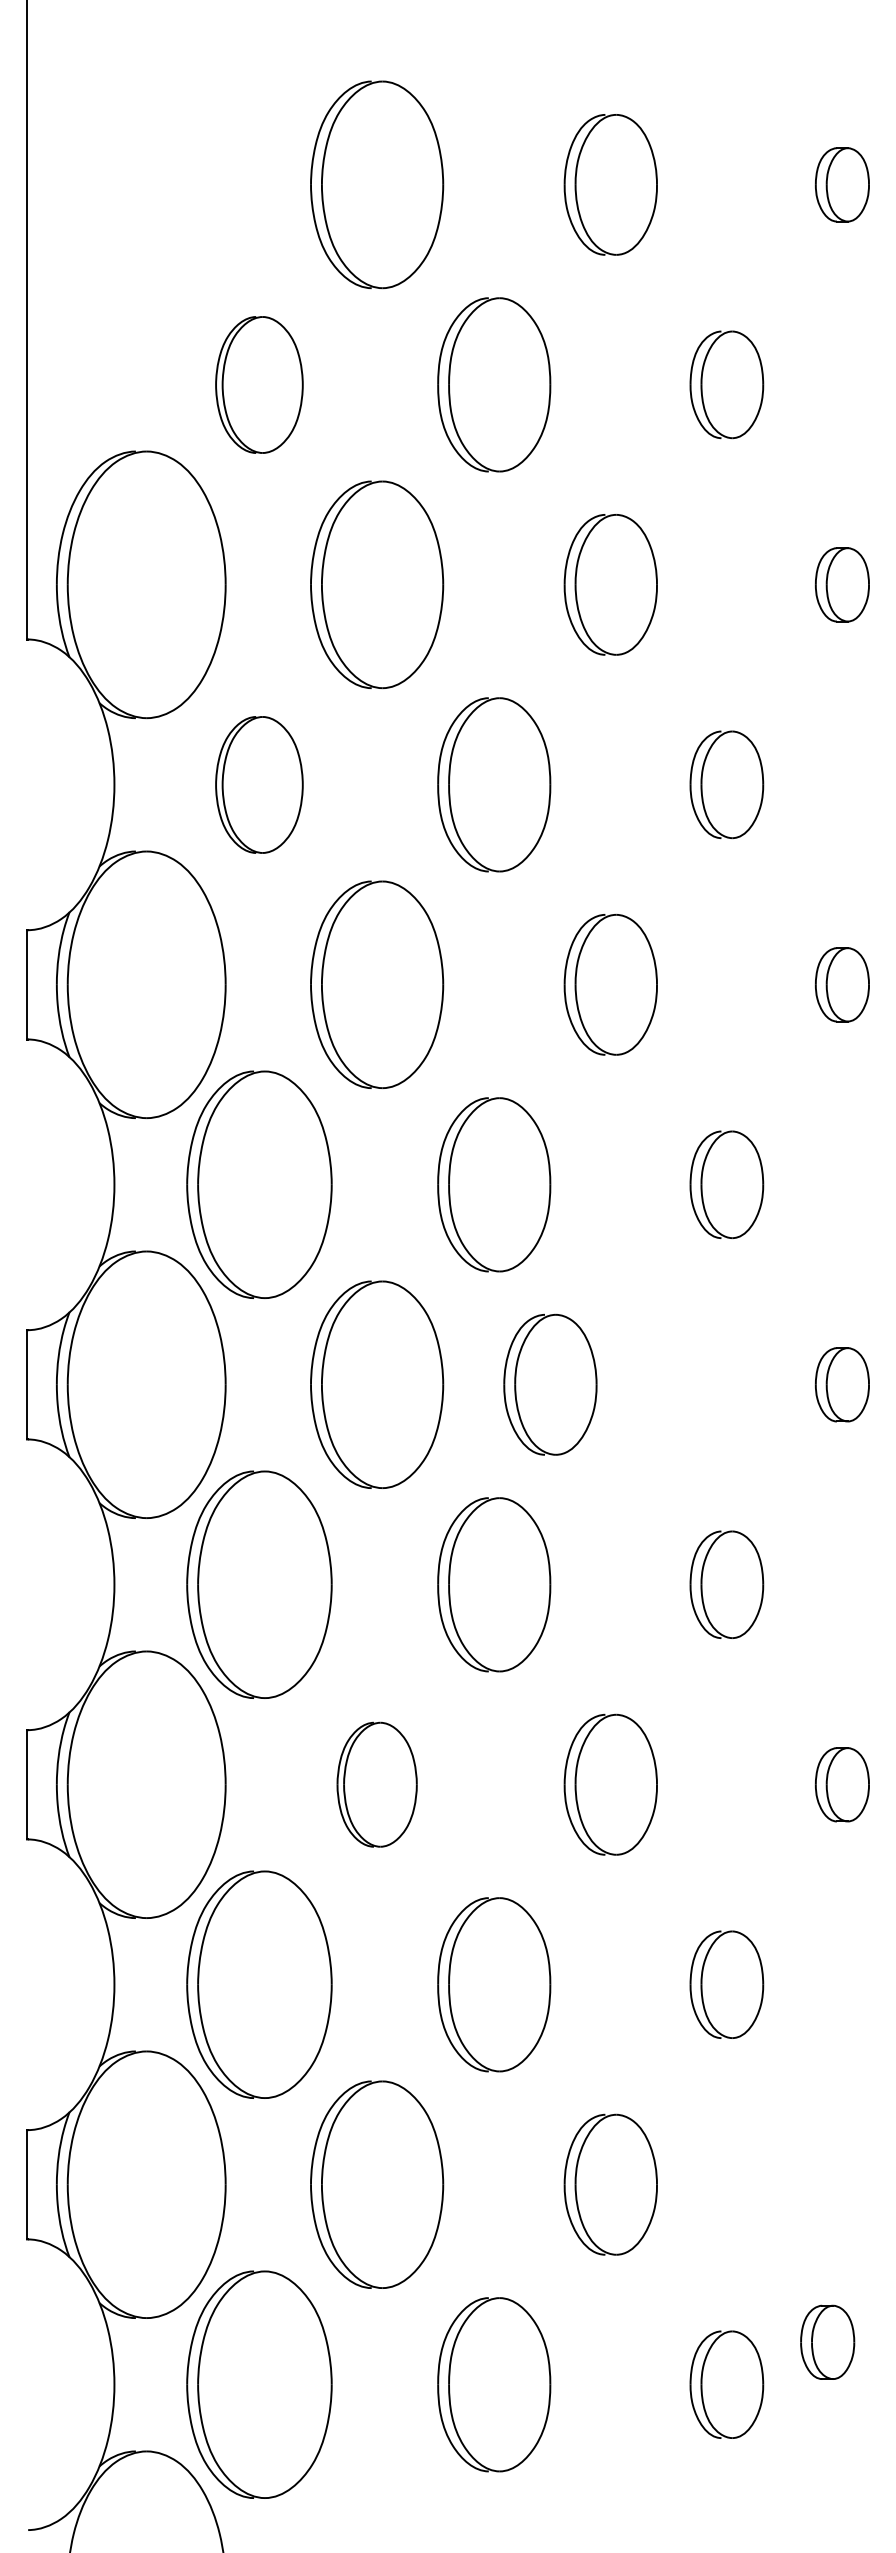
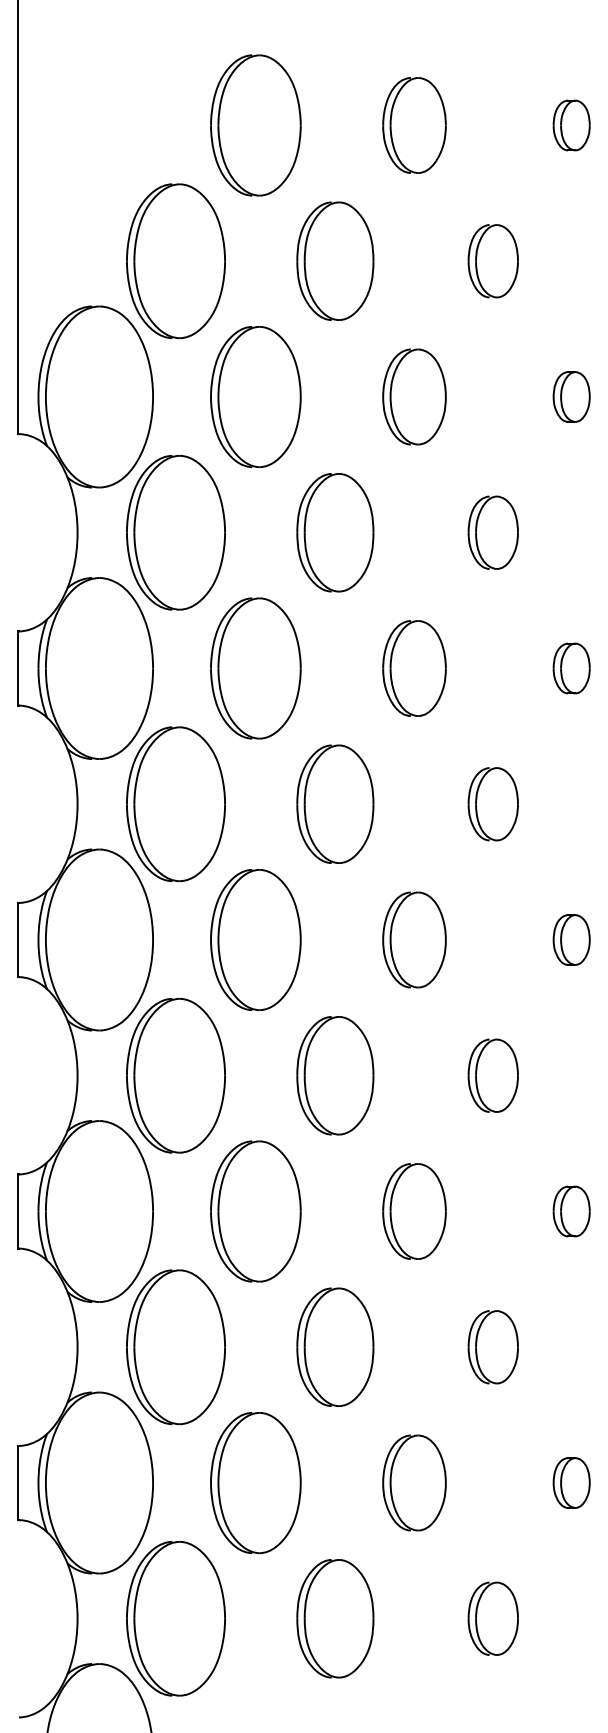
part: (258, 385) -> (175, 261), size x1.67
part: (258, 784) -> (175, 532), size x1.67
part: (550, 1384) -> (414, 939), moved
part: (376, 1784) -> (255, 1211), size x1.67
part: (827, 2341) -> (571, 1482), moved

